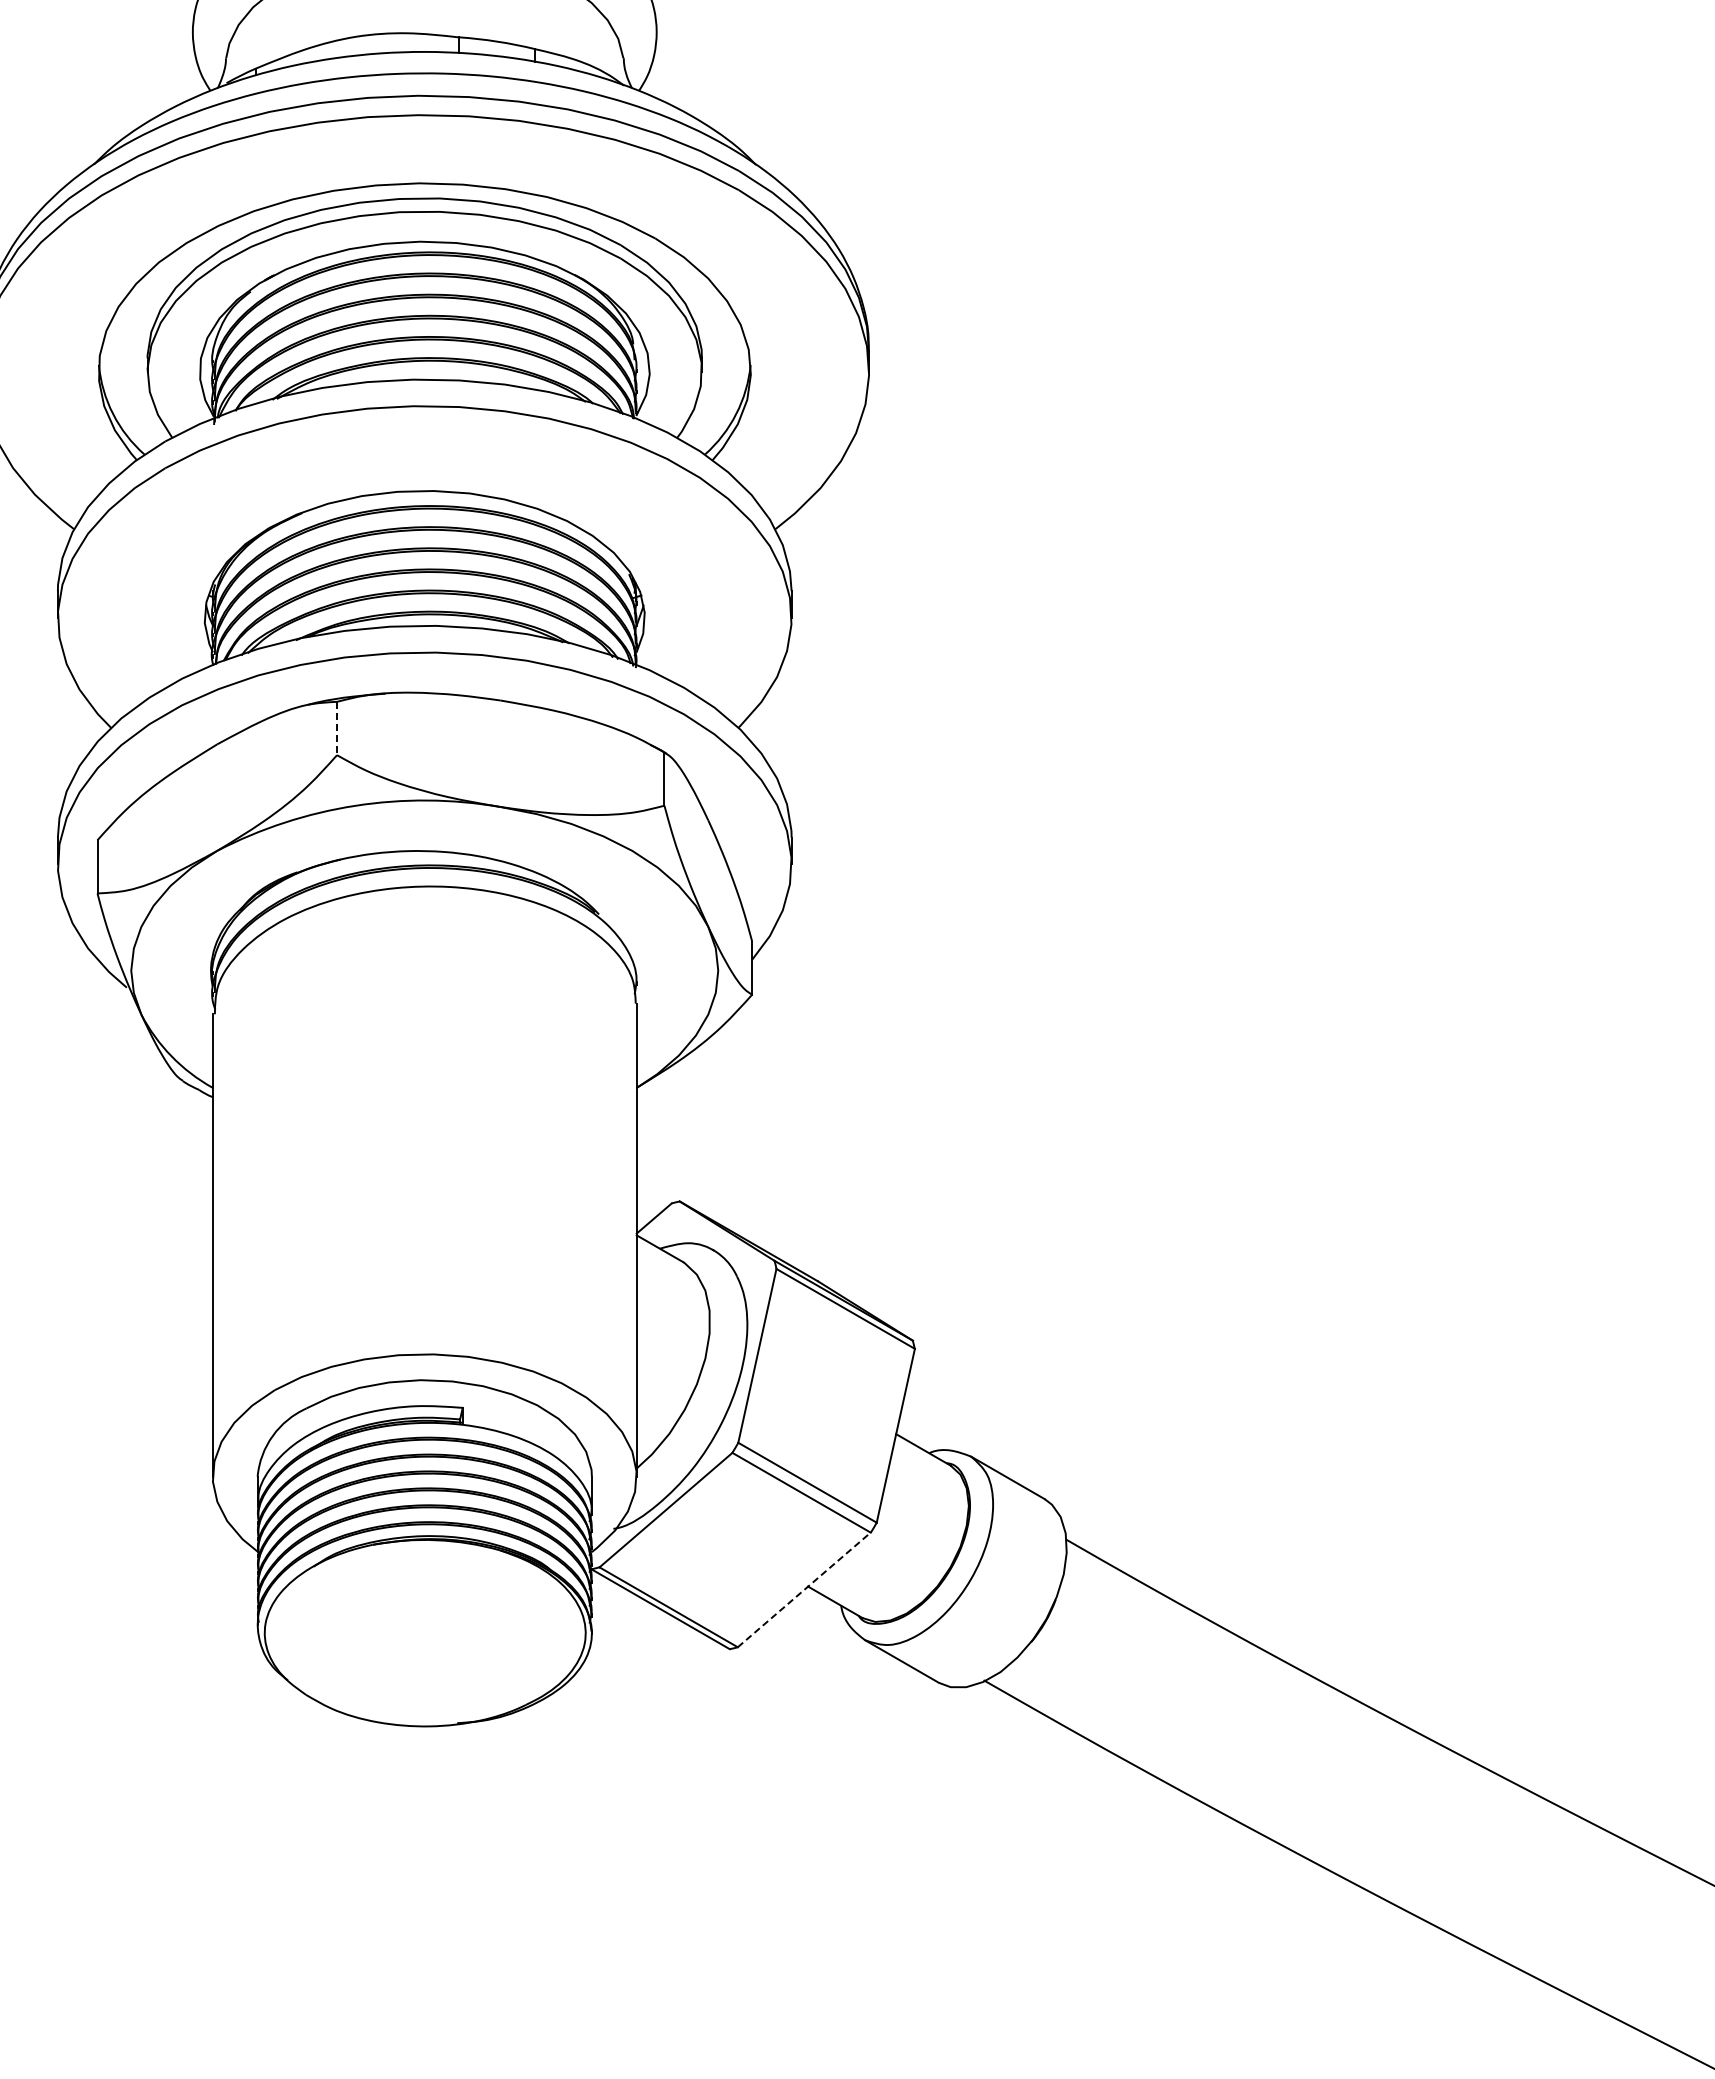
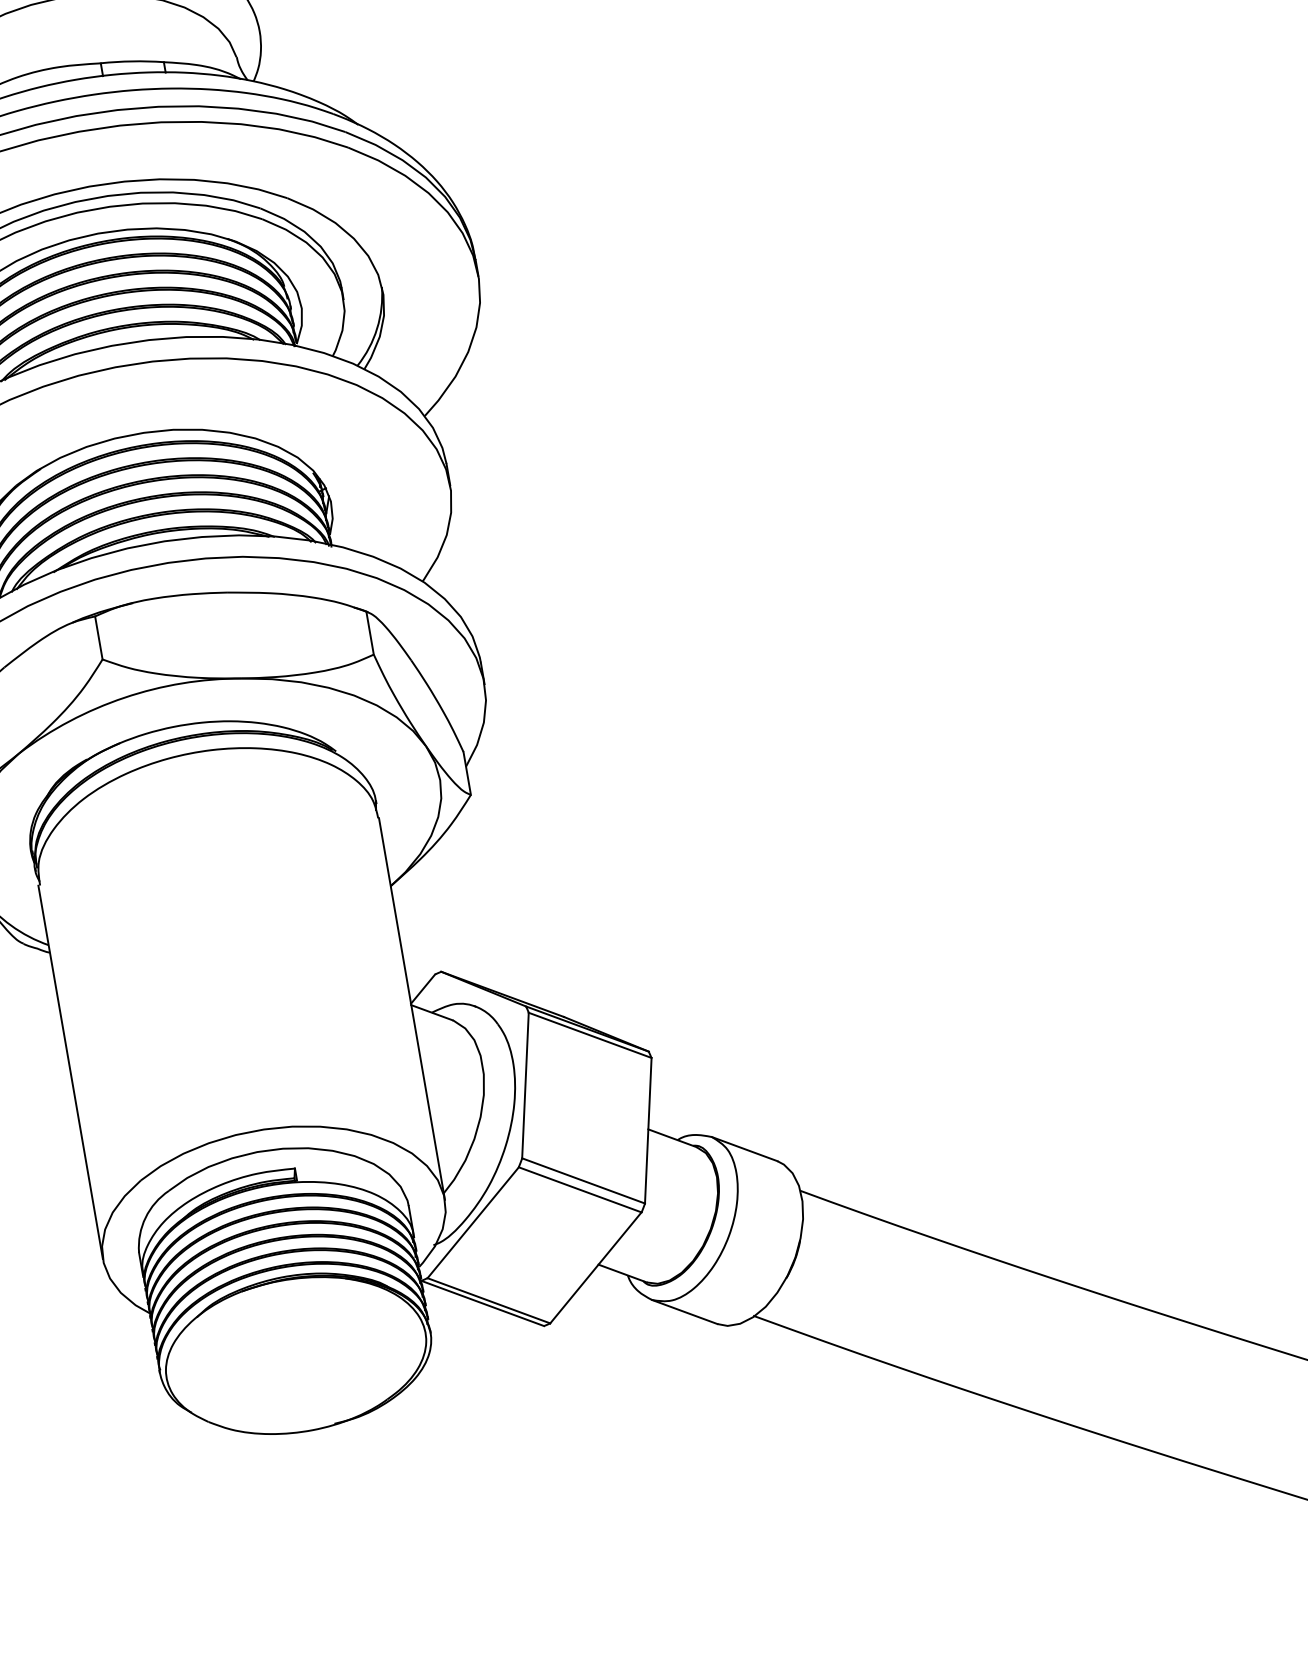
line: (337, 728) -> (99, 637), dashed -> solid
line: (804, 1589) -> (596, 1267), dashed -> solid

